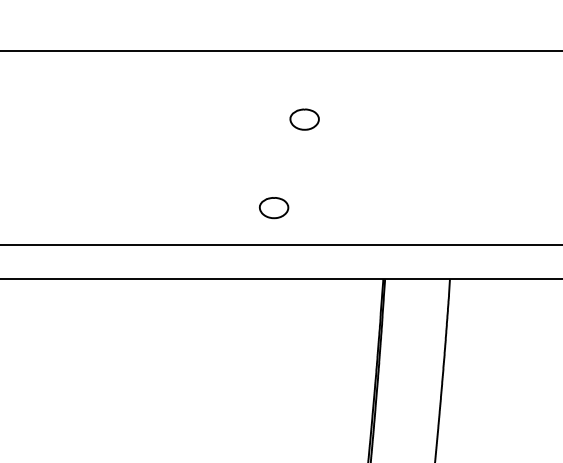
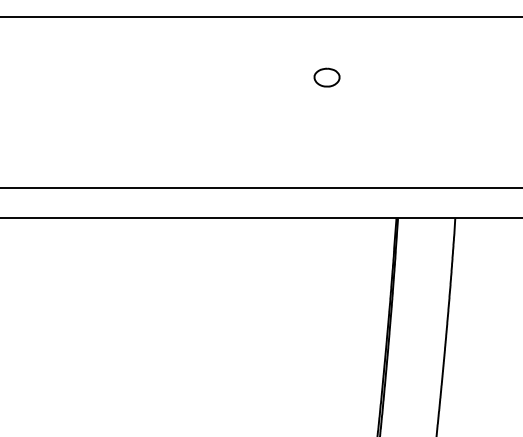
part: (273, 207) -> (299, 155), removed

